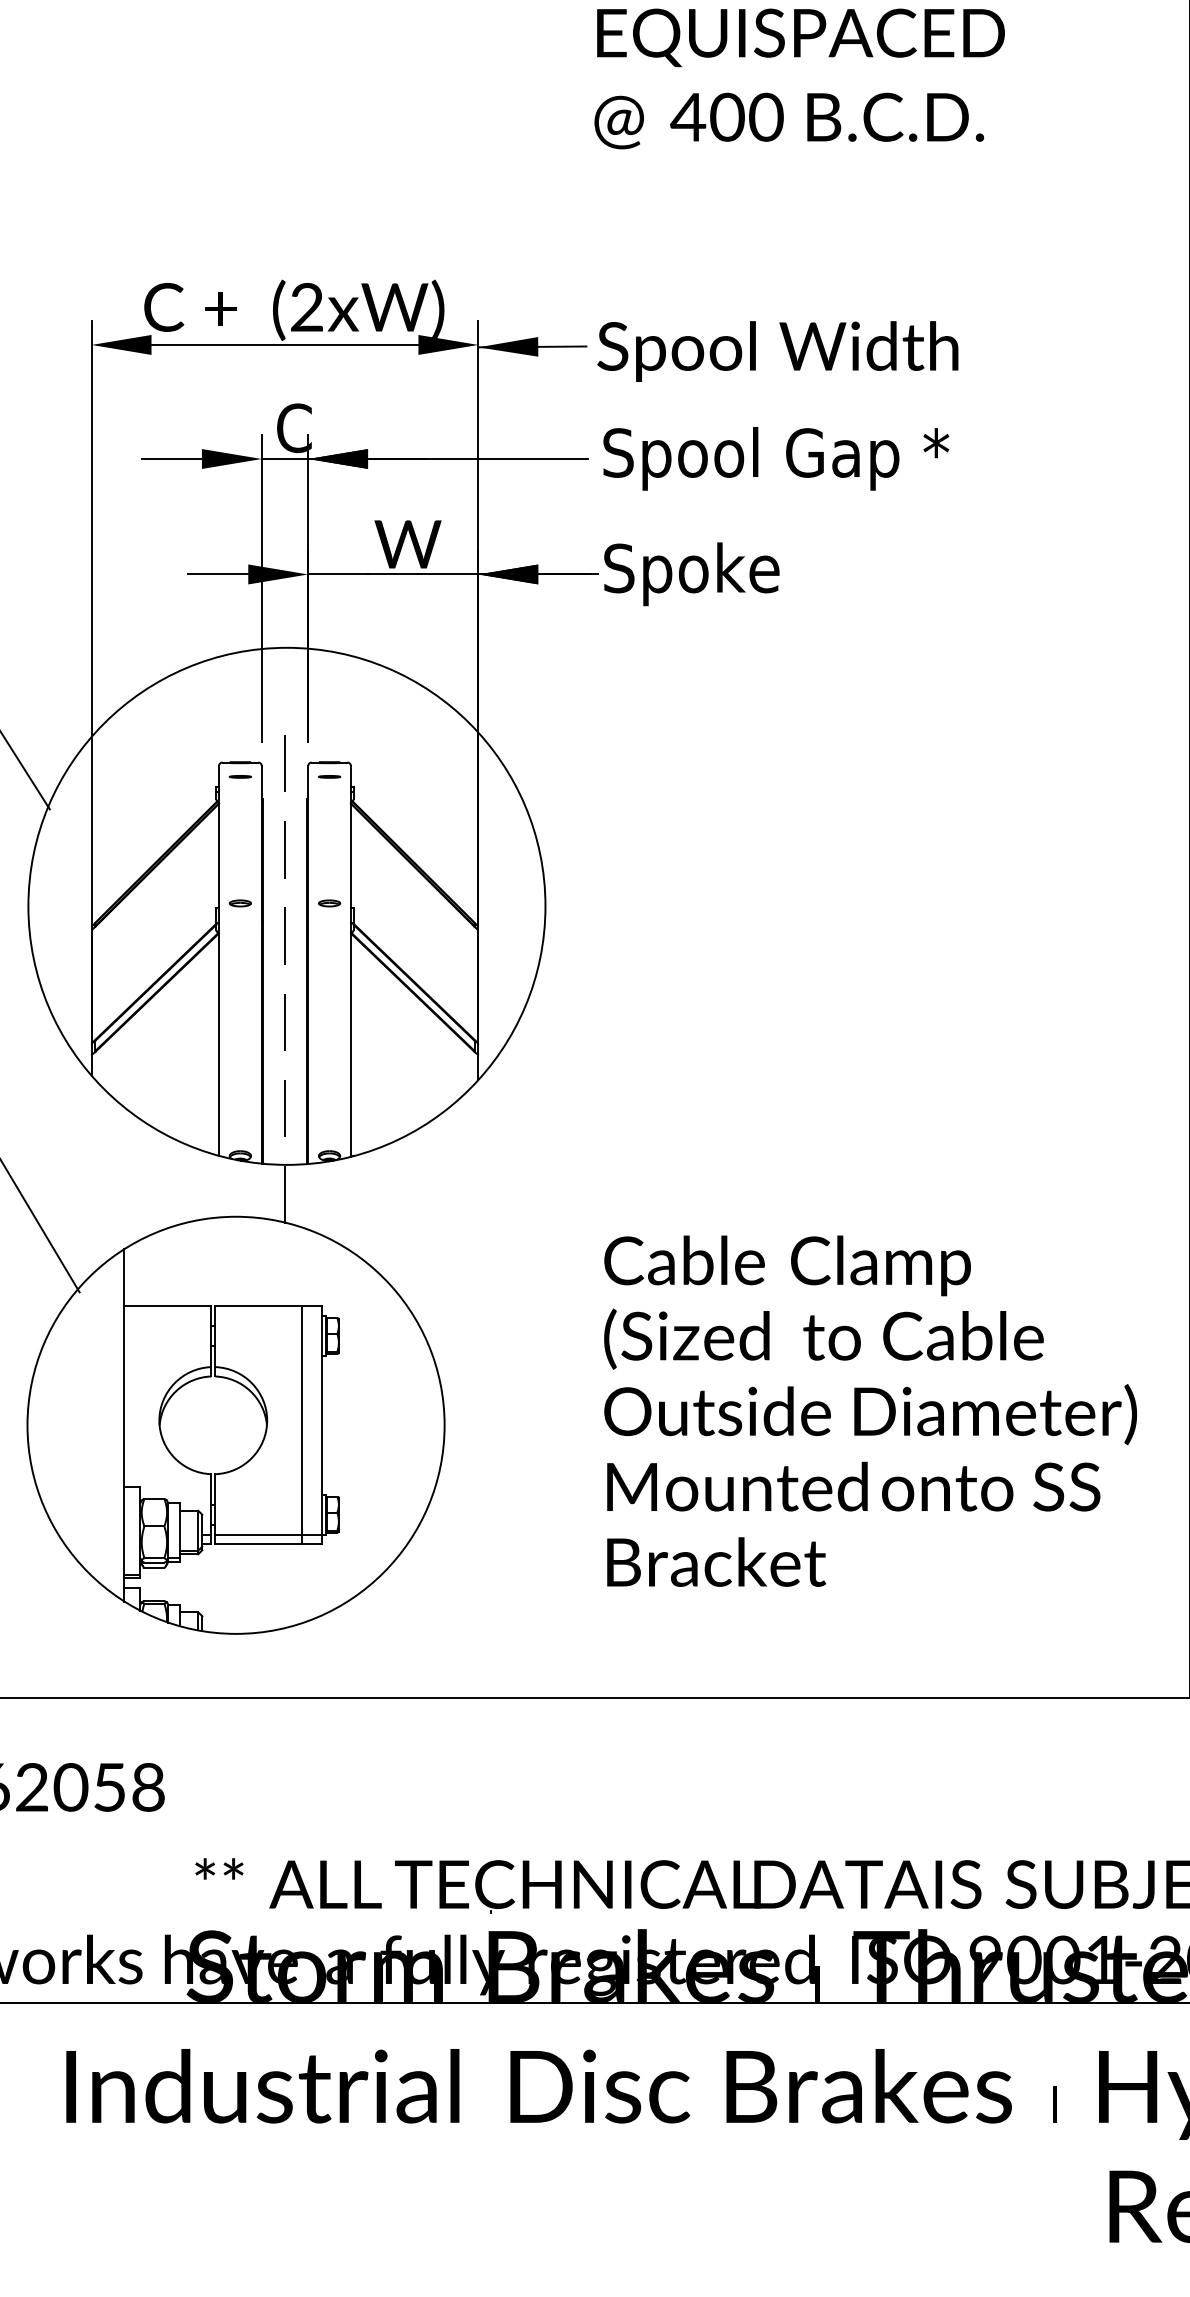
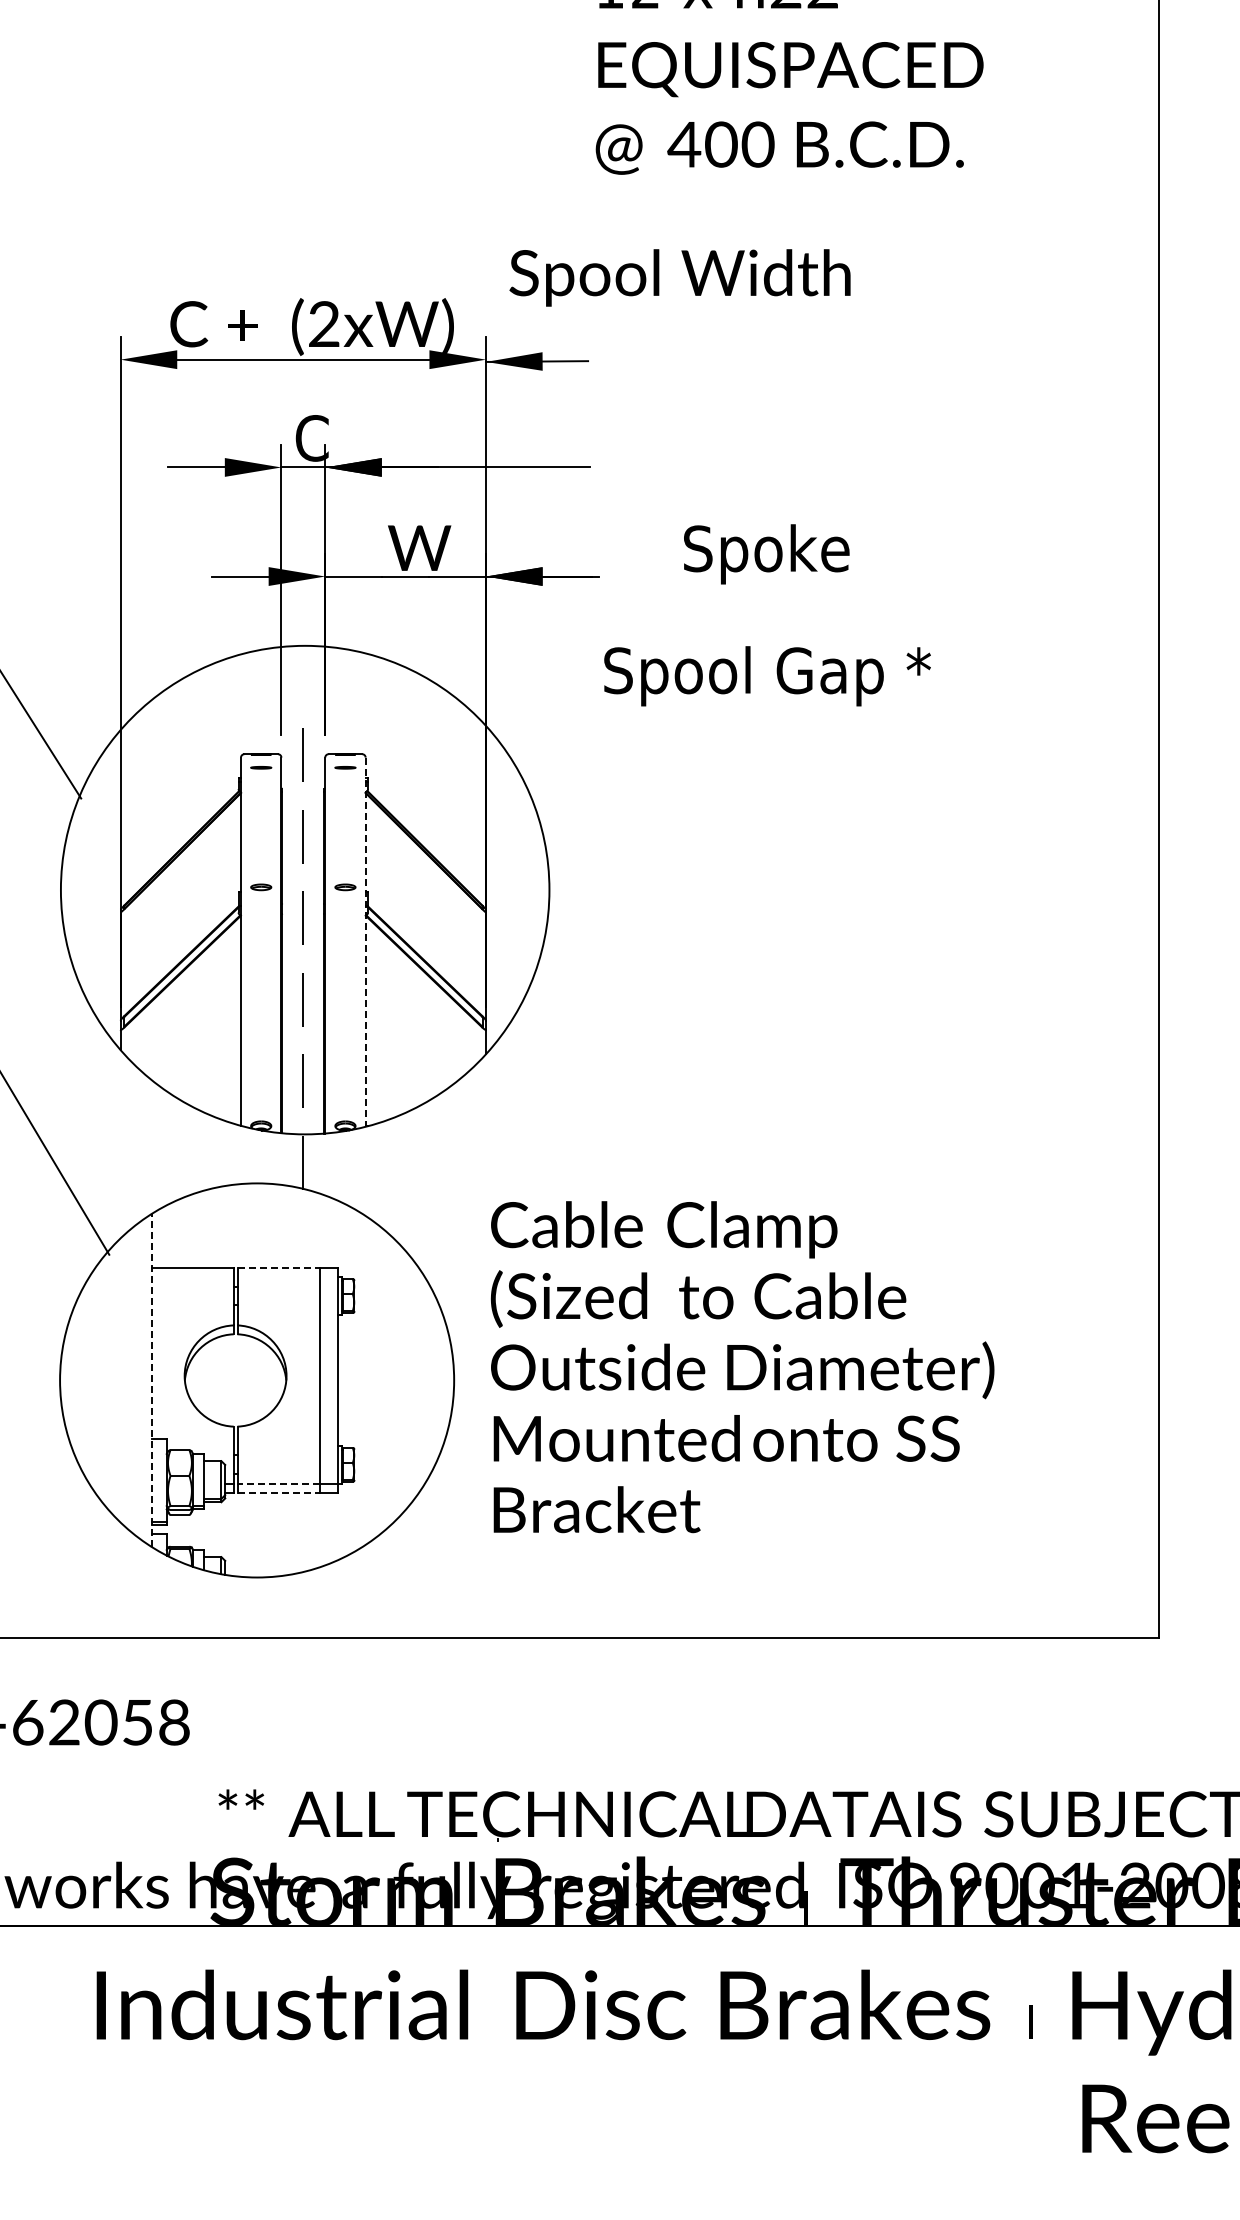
text: (777, 351) -> (679, 277), moved
text: (776, 459) -> (767, 676), moved
text: (691, 574) -> (766, 554), moved
line: (350, 961) -> (365, 942), solid -> dashed
line: (259, 1306) -> (279, 1268), solid -> dashed
text: (870, 1411) -> (742, 1367), moved
line: (124, 1424) -> (151, 1379), solid -> dashed
line: (258, 1534) -> (278, 1483), solid -> dashed
line: (259, 1543) -> (279, 1492), solid -> dashed

